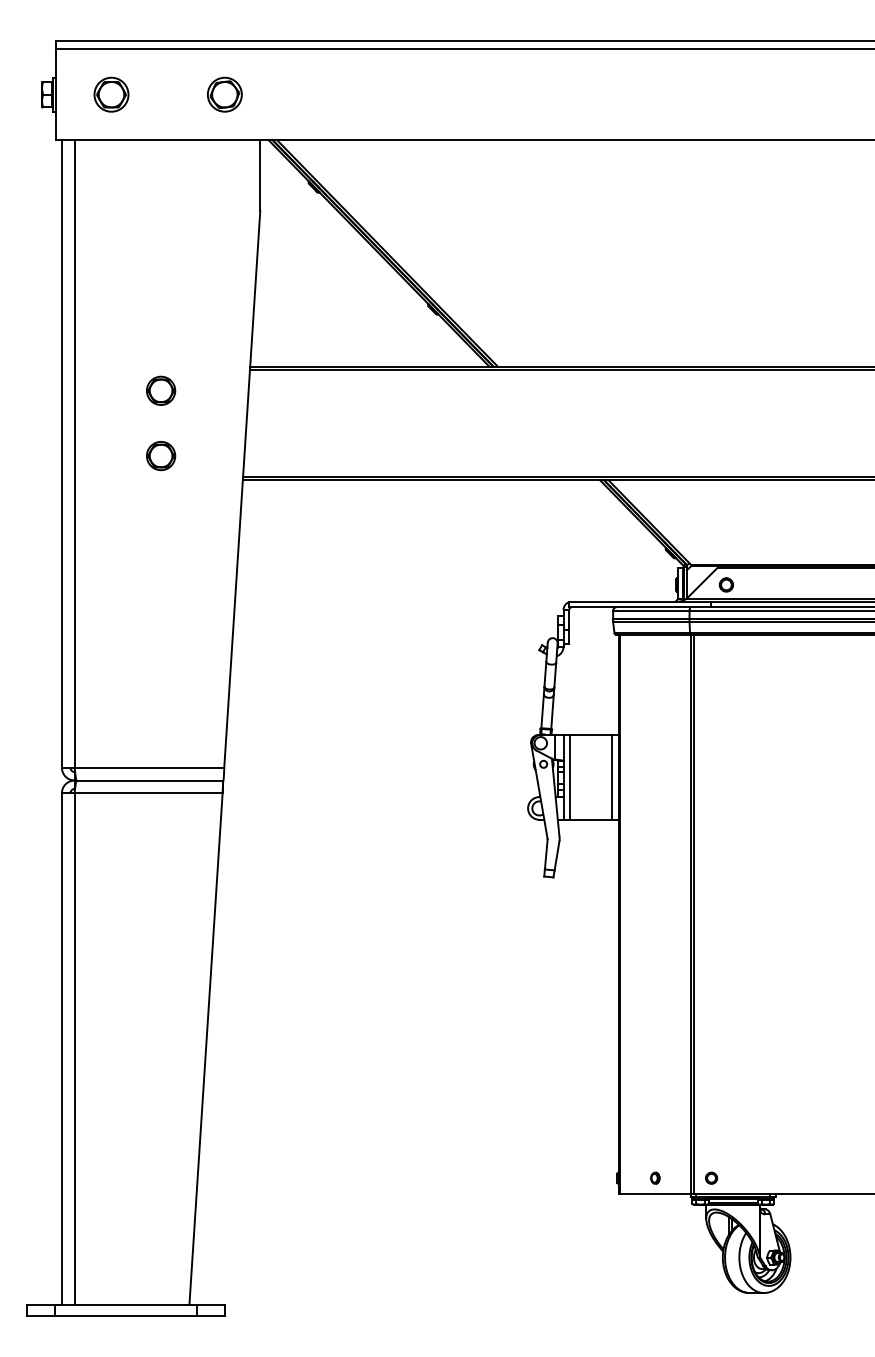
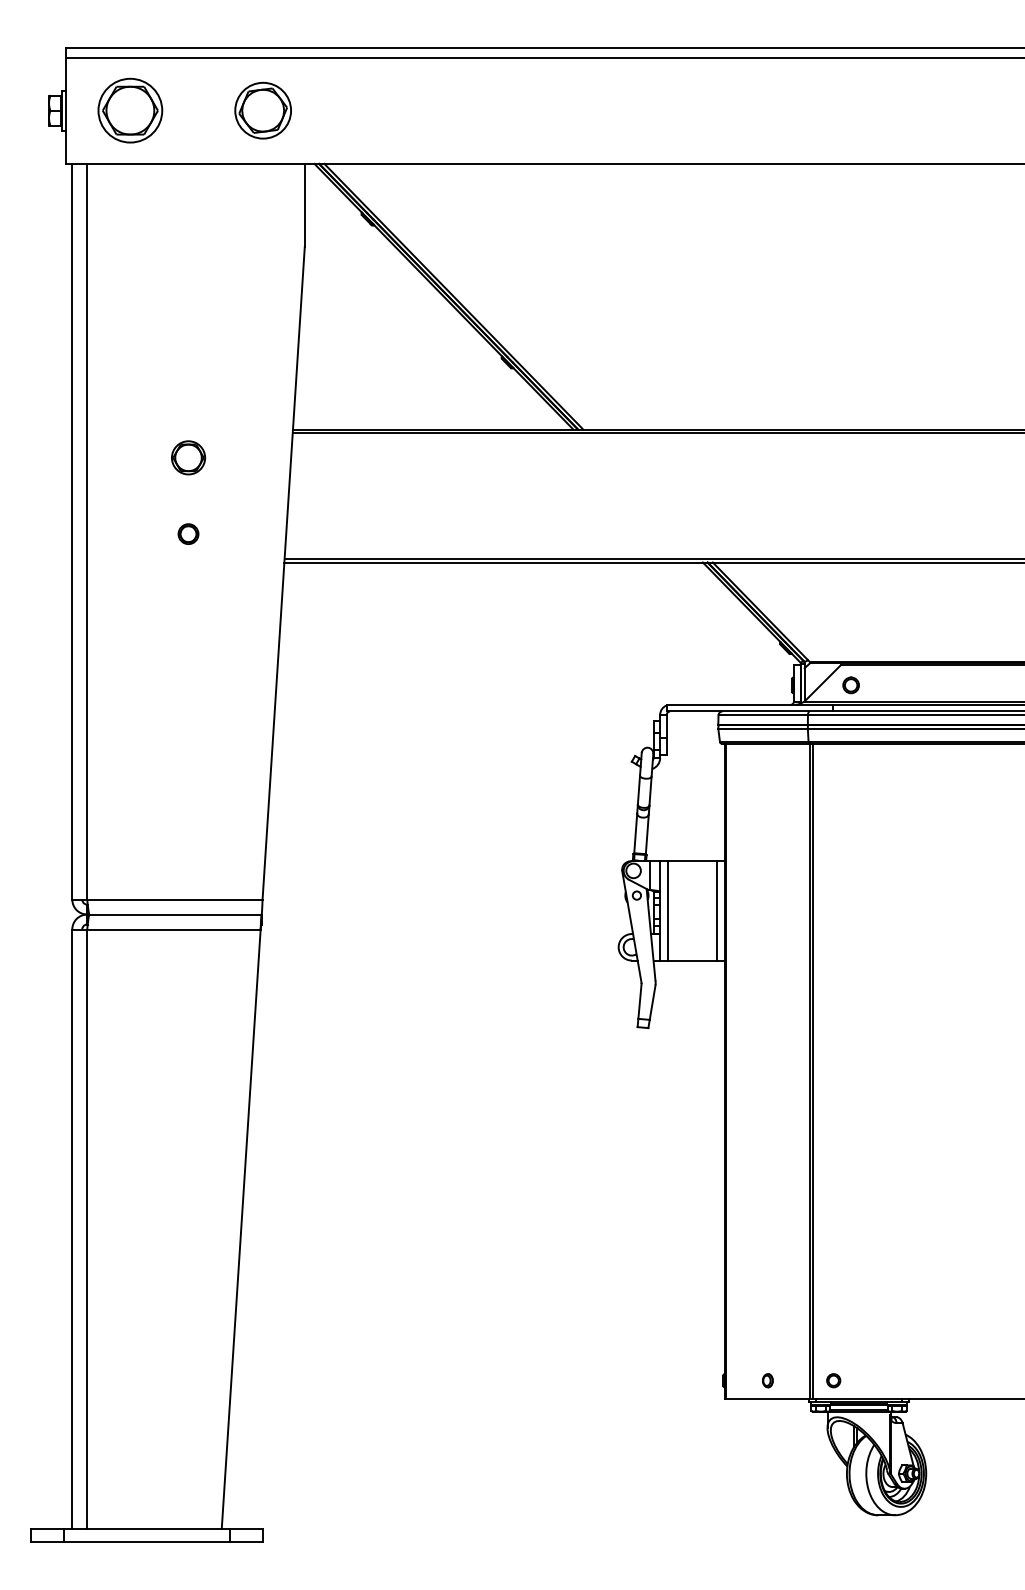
part: (111, 94) -> (130, 110), size x1.6
part: (225, 94) -> (263, 110), size x1.4
part: (161, 455) -> (188, 533), size x0.6

